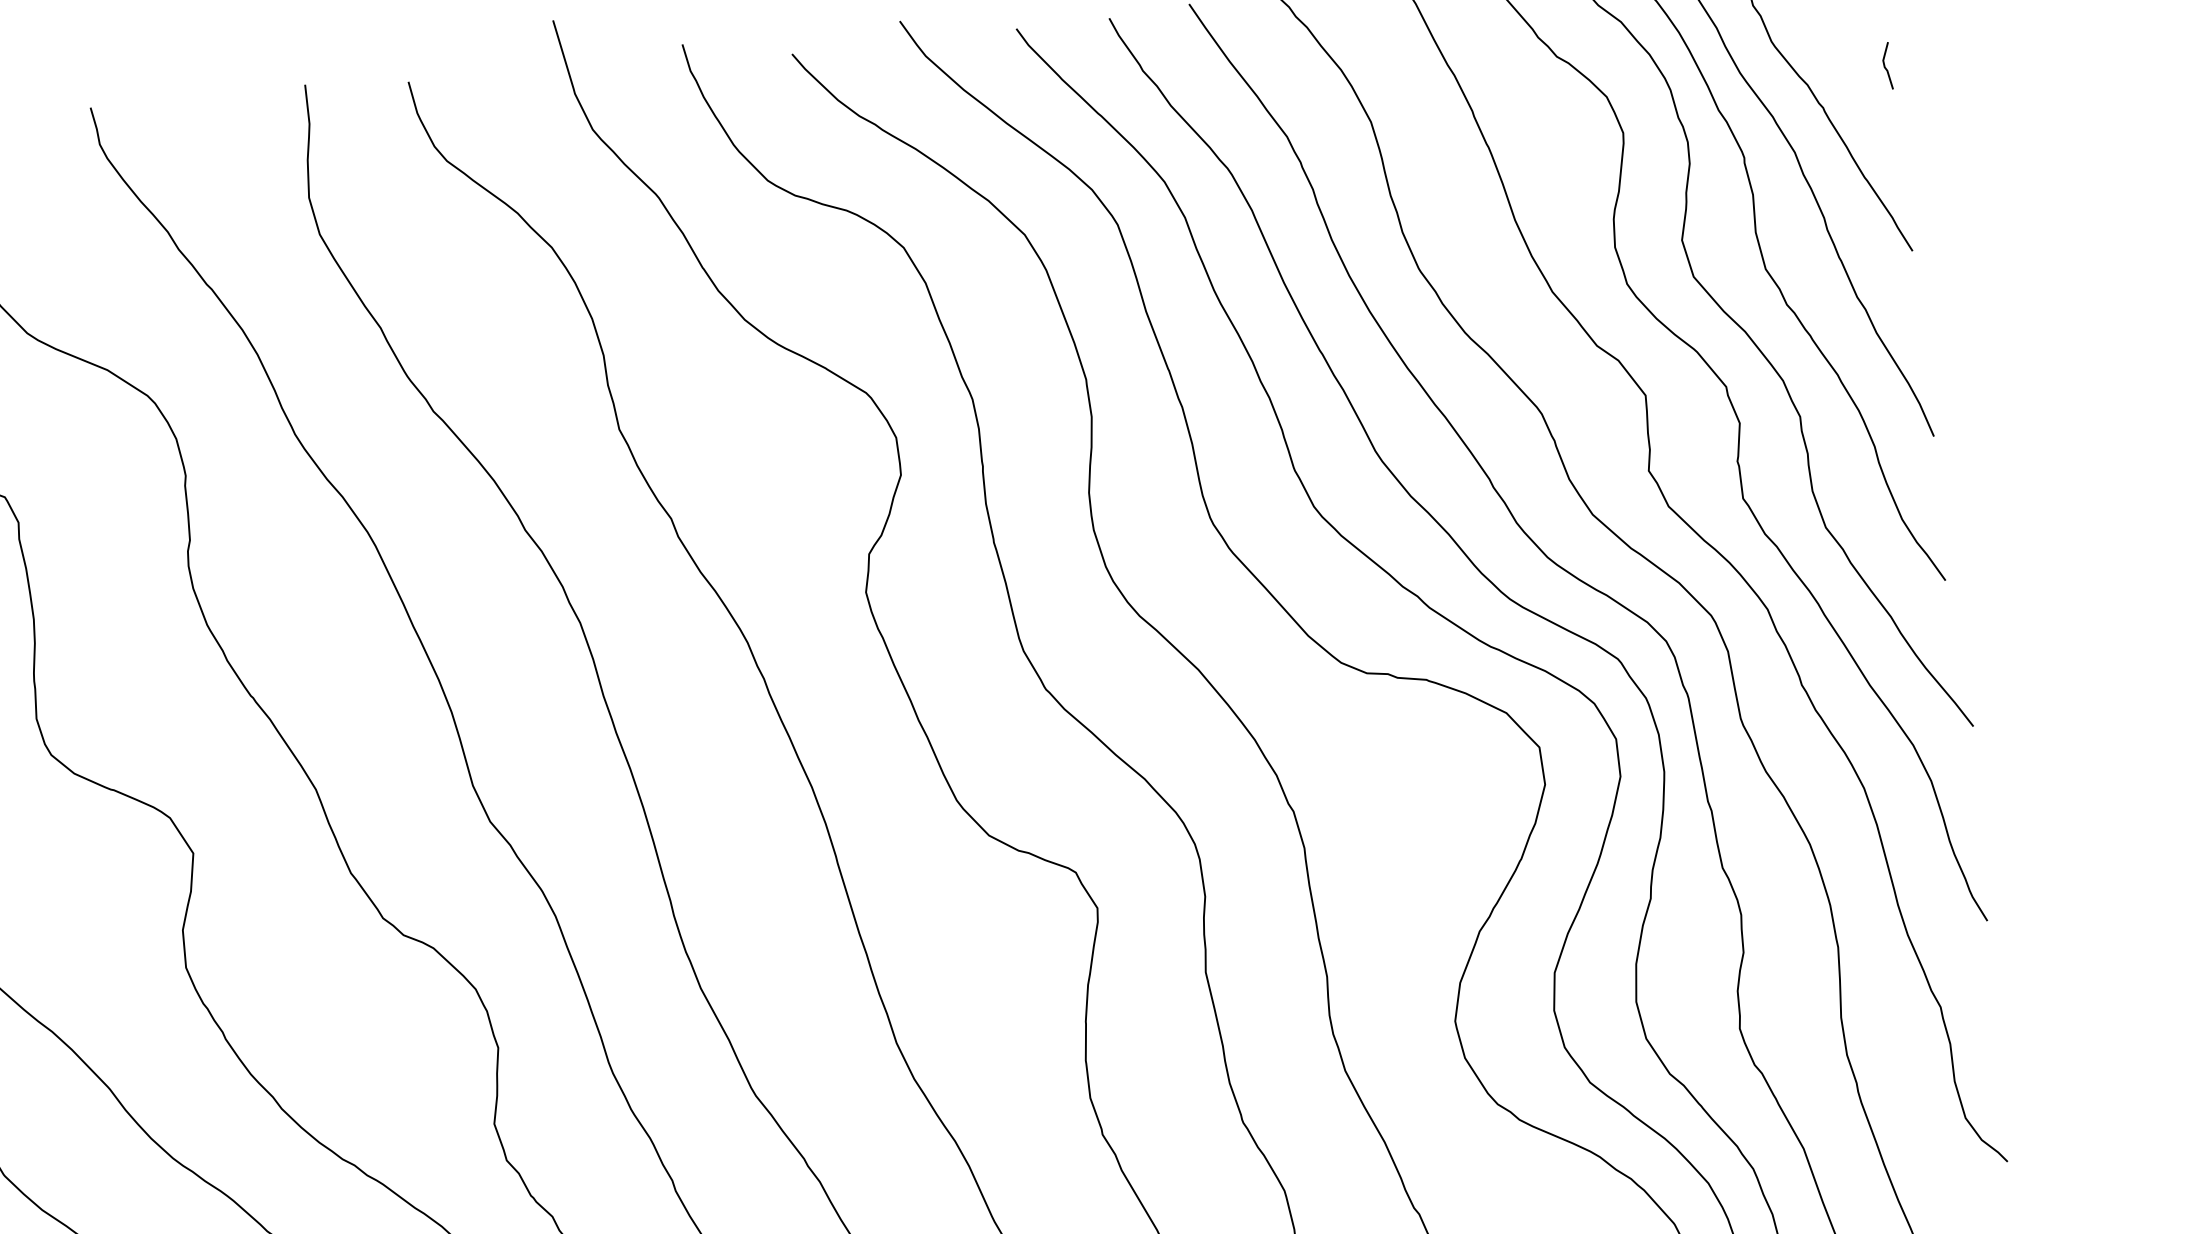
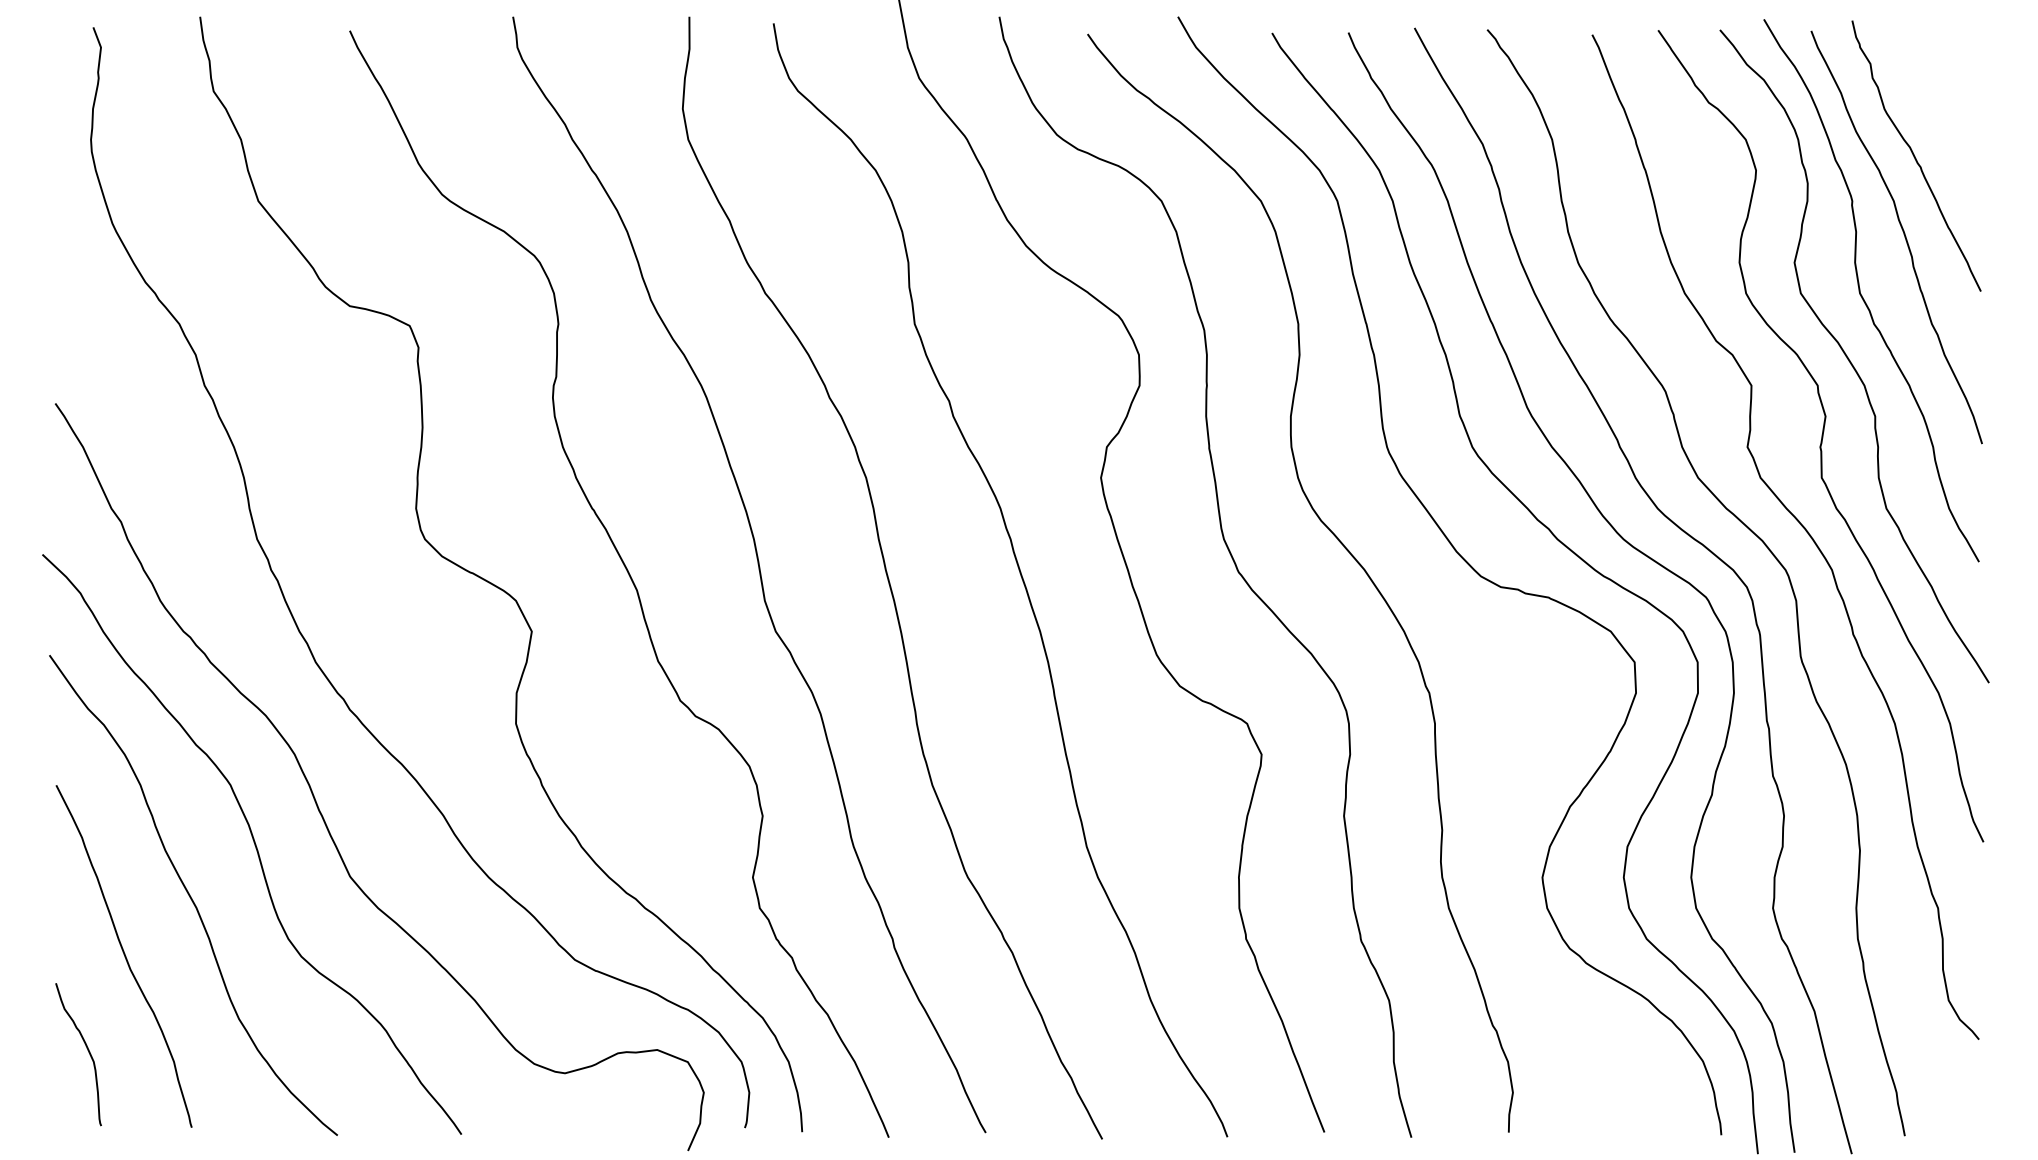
line: (1884, 65) -> (1974, 138), removed

